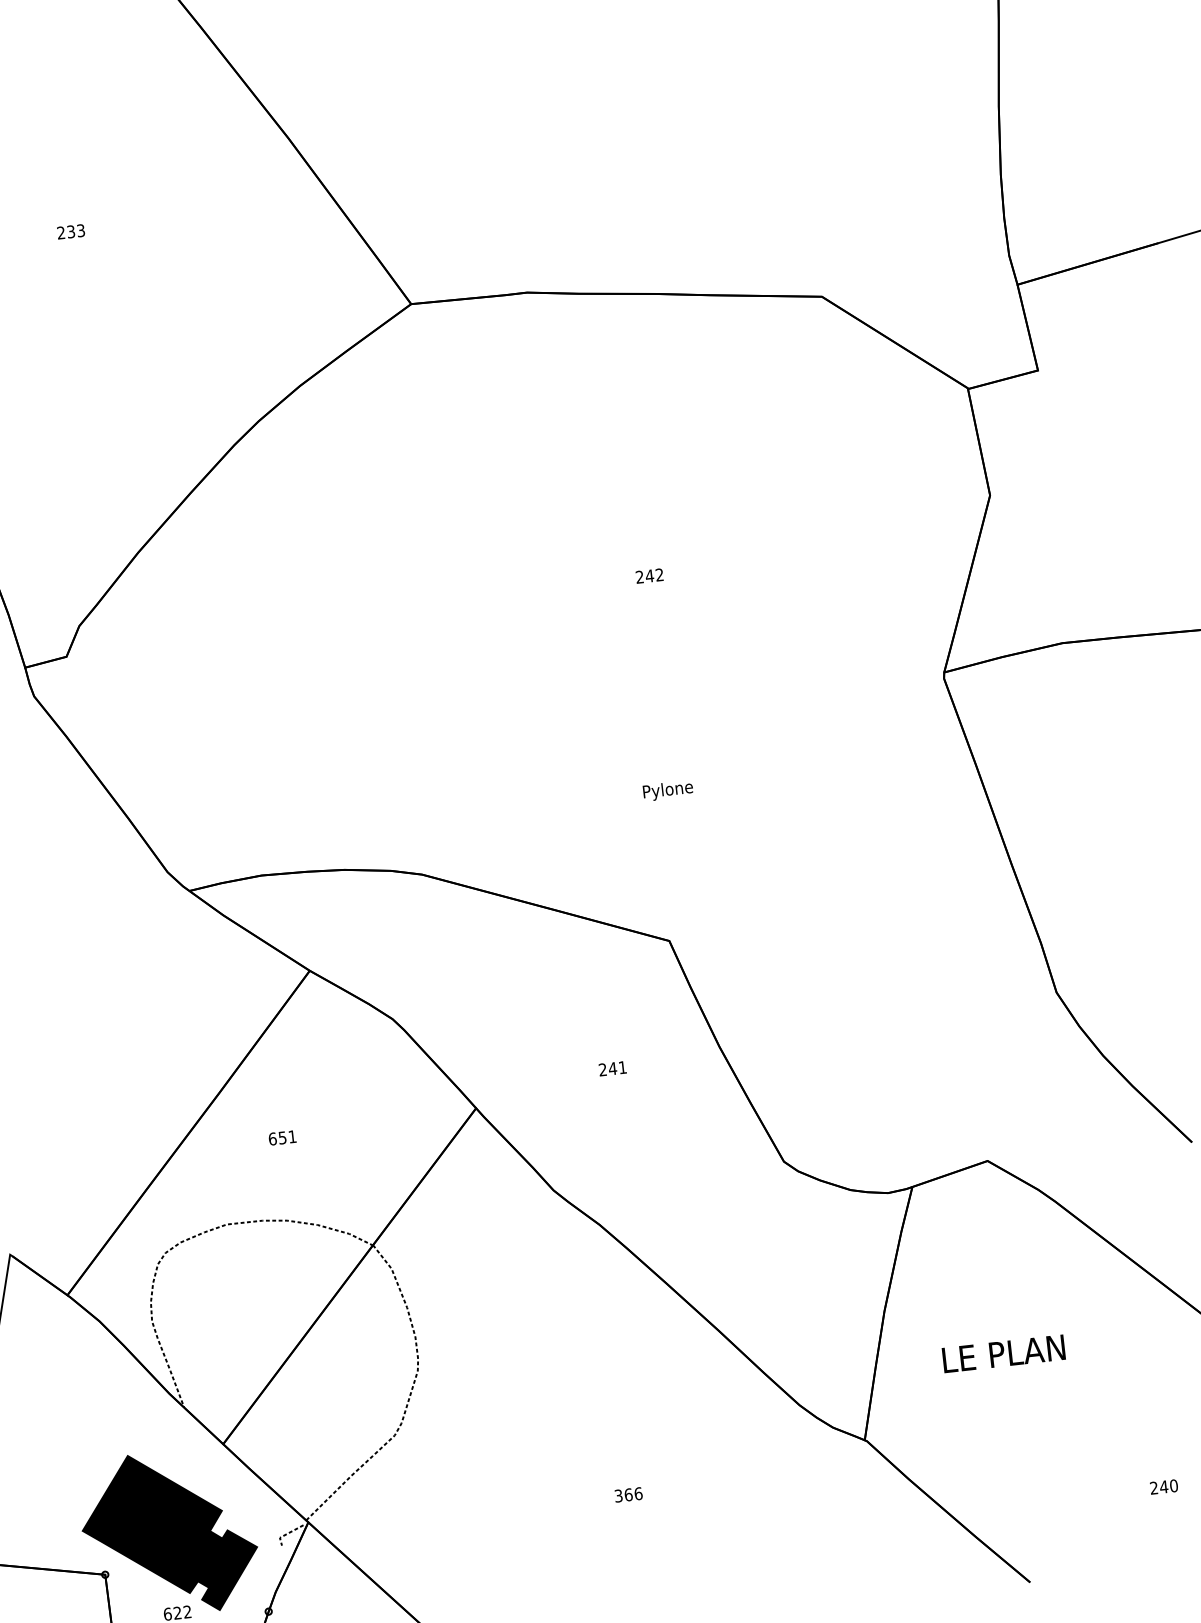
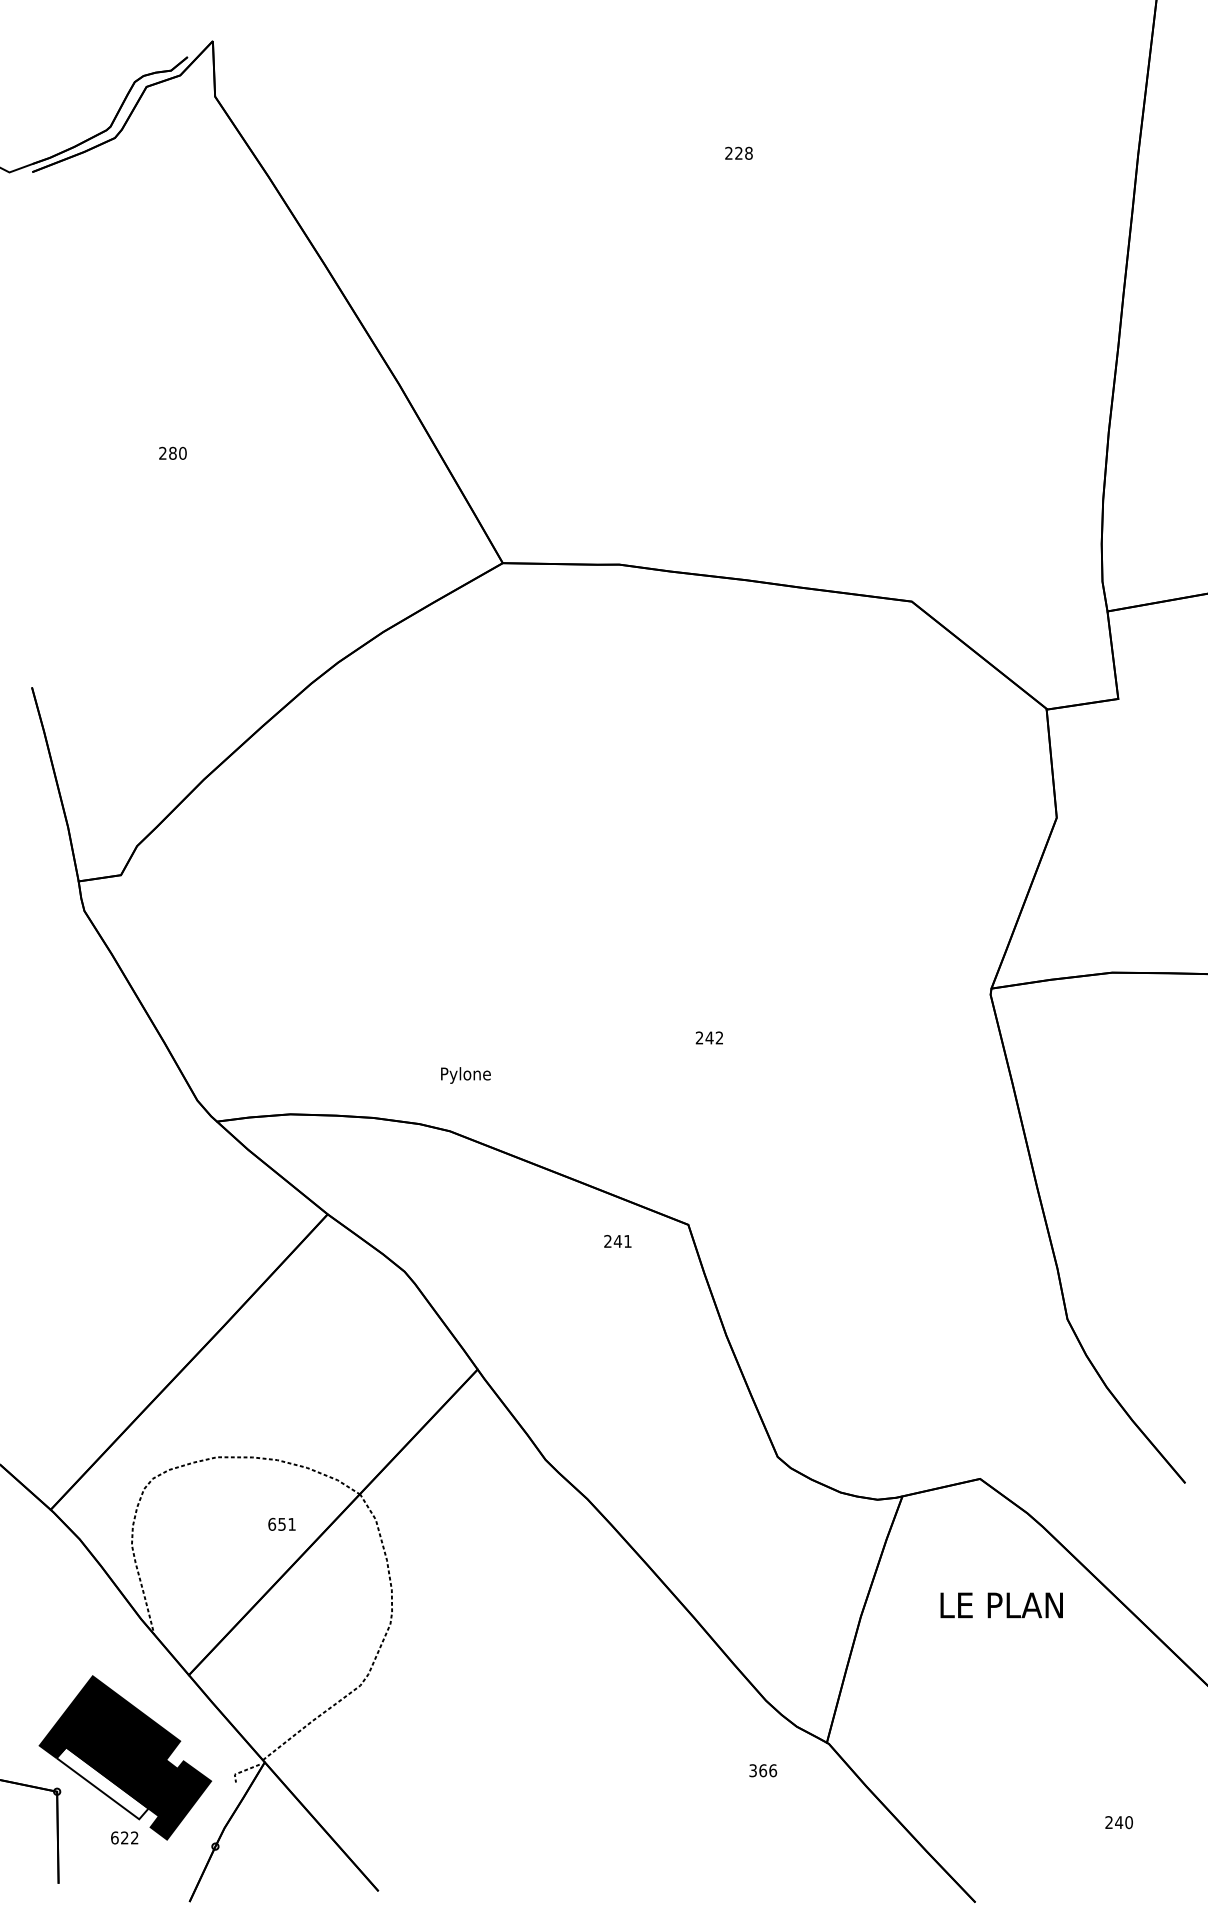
text: (75, 231) -> (177, 453), 233 -> 280
text: (648, 575) -> (708, 1037), moved
text: (667, 790) -> (465, 1075), moved
text: (612, 1068) -> (617, 1241), moved
text: (282, 1138) -> (281, 1524), moved
text: (1003, 1353) -> (1001, 1605), moved
text: (628, 1494) -> (763, 1770), moved
fill: (149, 1561) -> (102, 1783), removed

